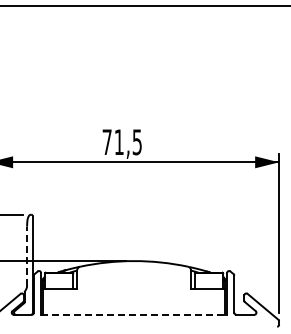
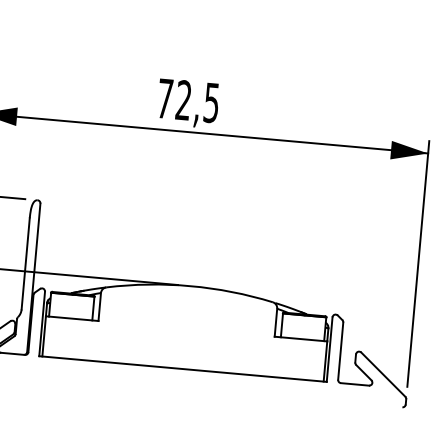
text: (118, 141) -> (182, 99), 71,5 -> 72,5
line: (27, 256) -> (26, 264), dashed -> solid
line: (134, 314) -> (183, 368), dashed -> solid

